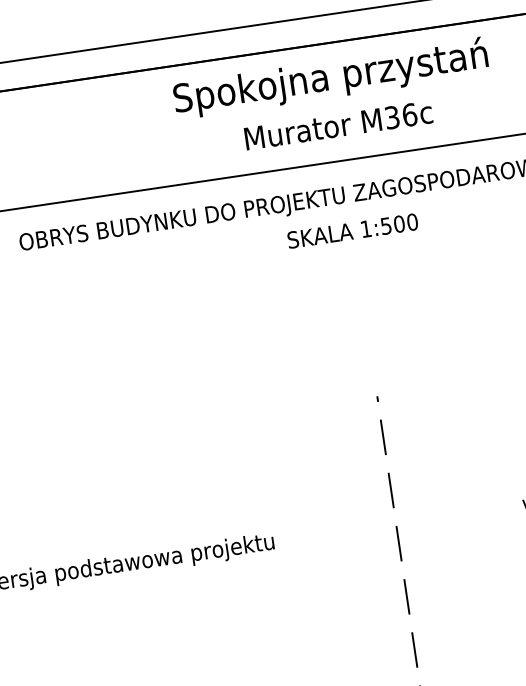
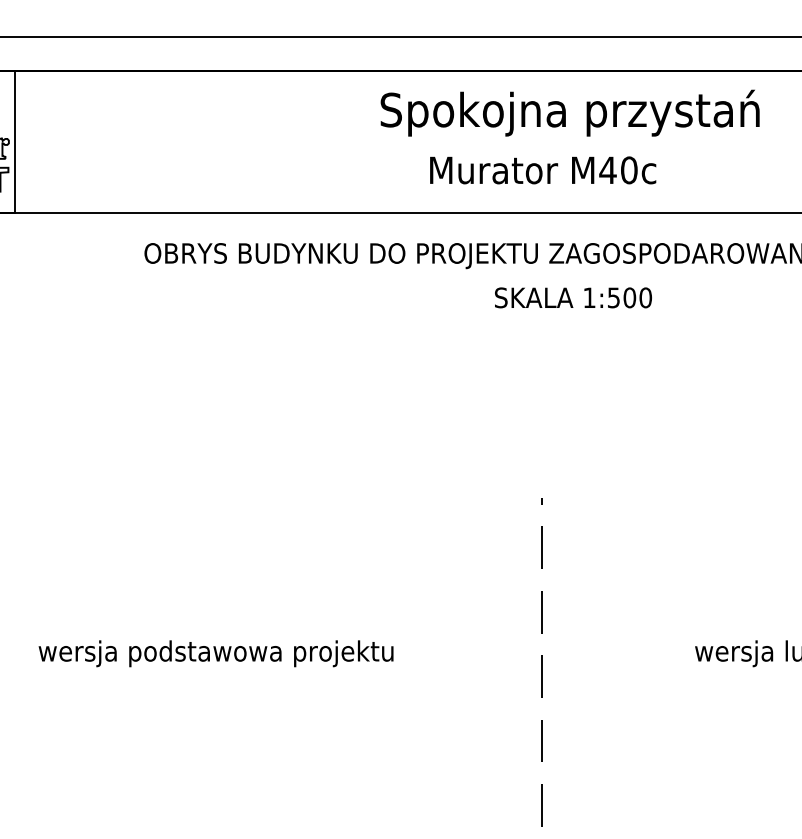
text: (330, 77) -> (569, 112), moved
text: (400, 116) -> (618, 170), M36c -> M40c
text: (352, 230) -> (573, 297), moved

